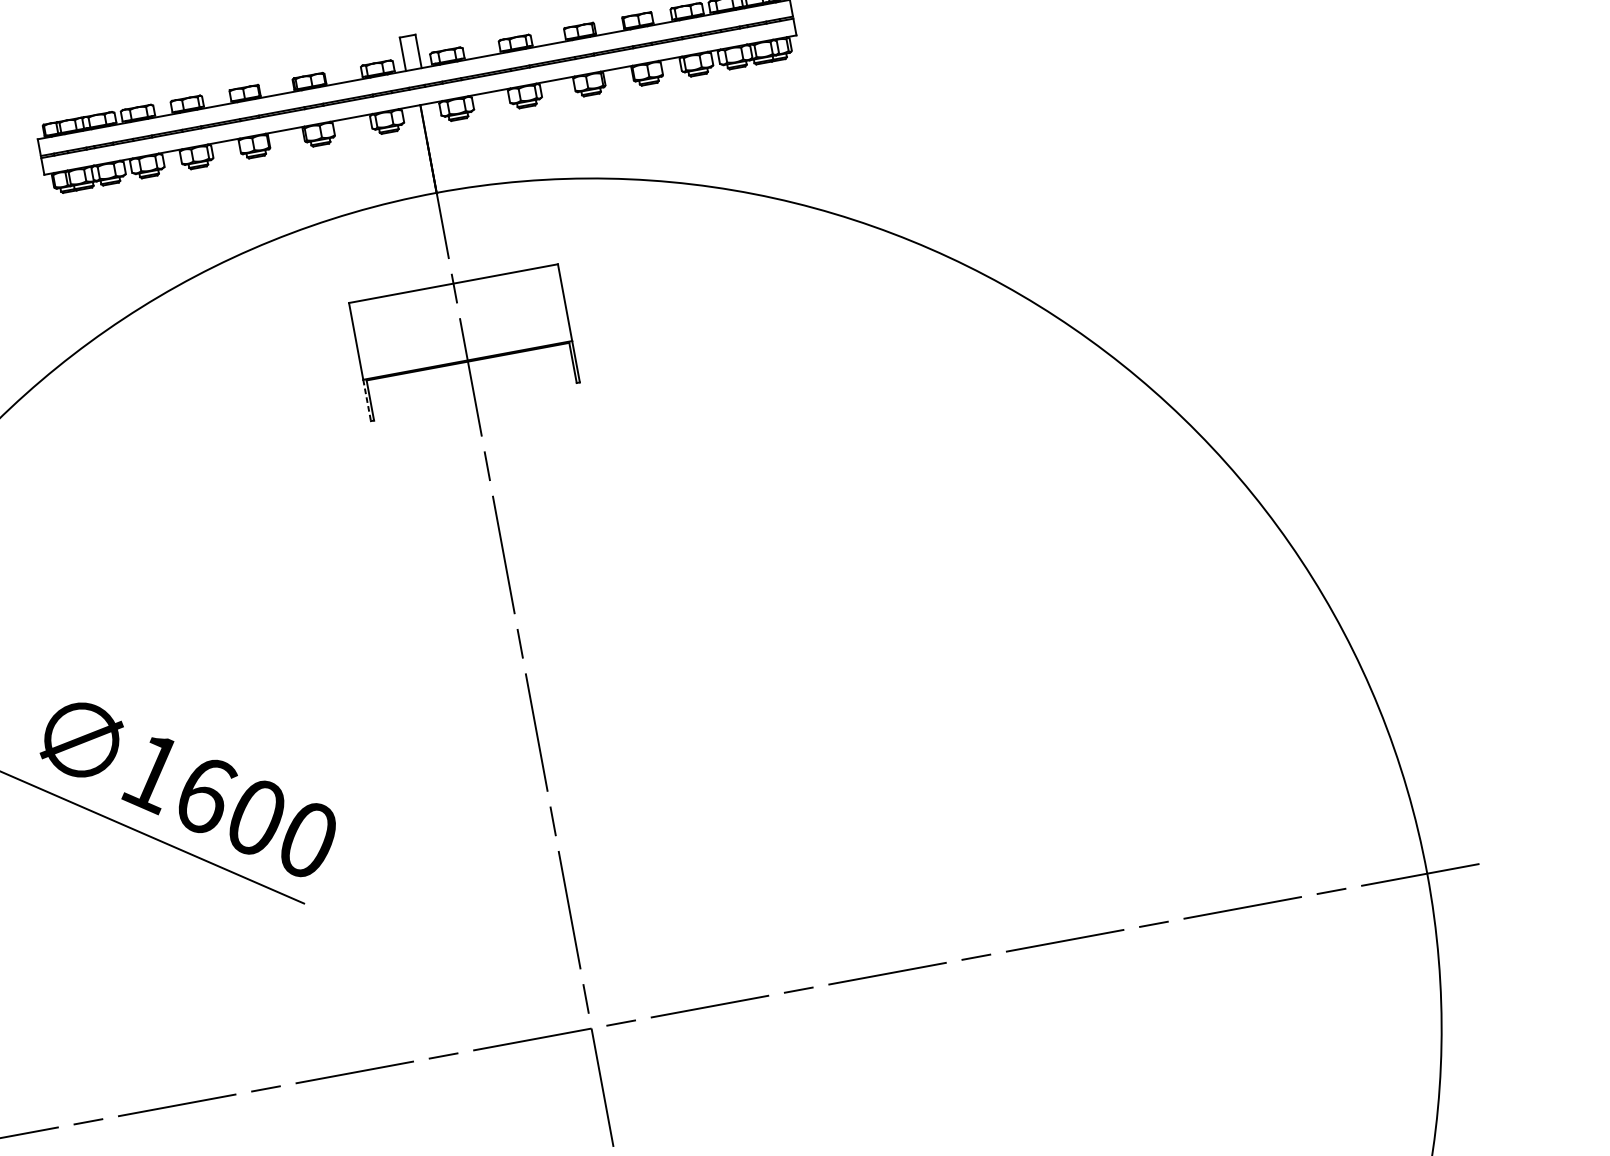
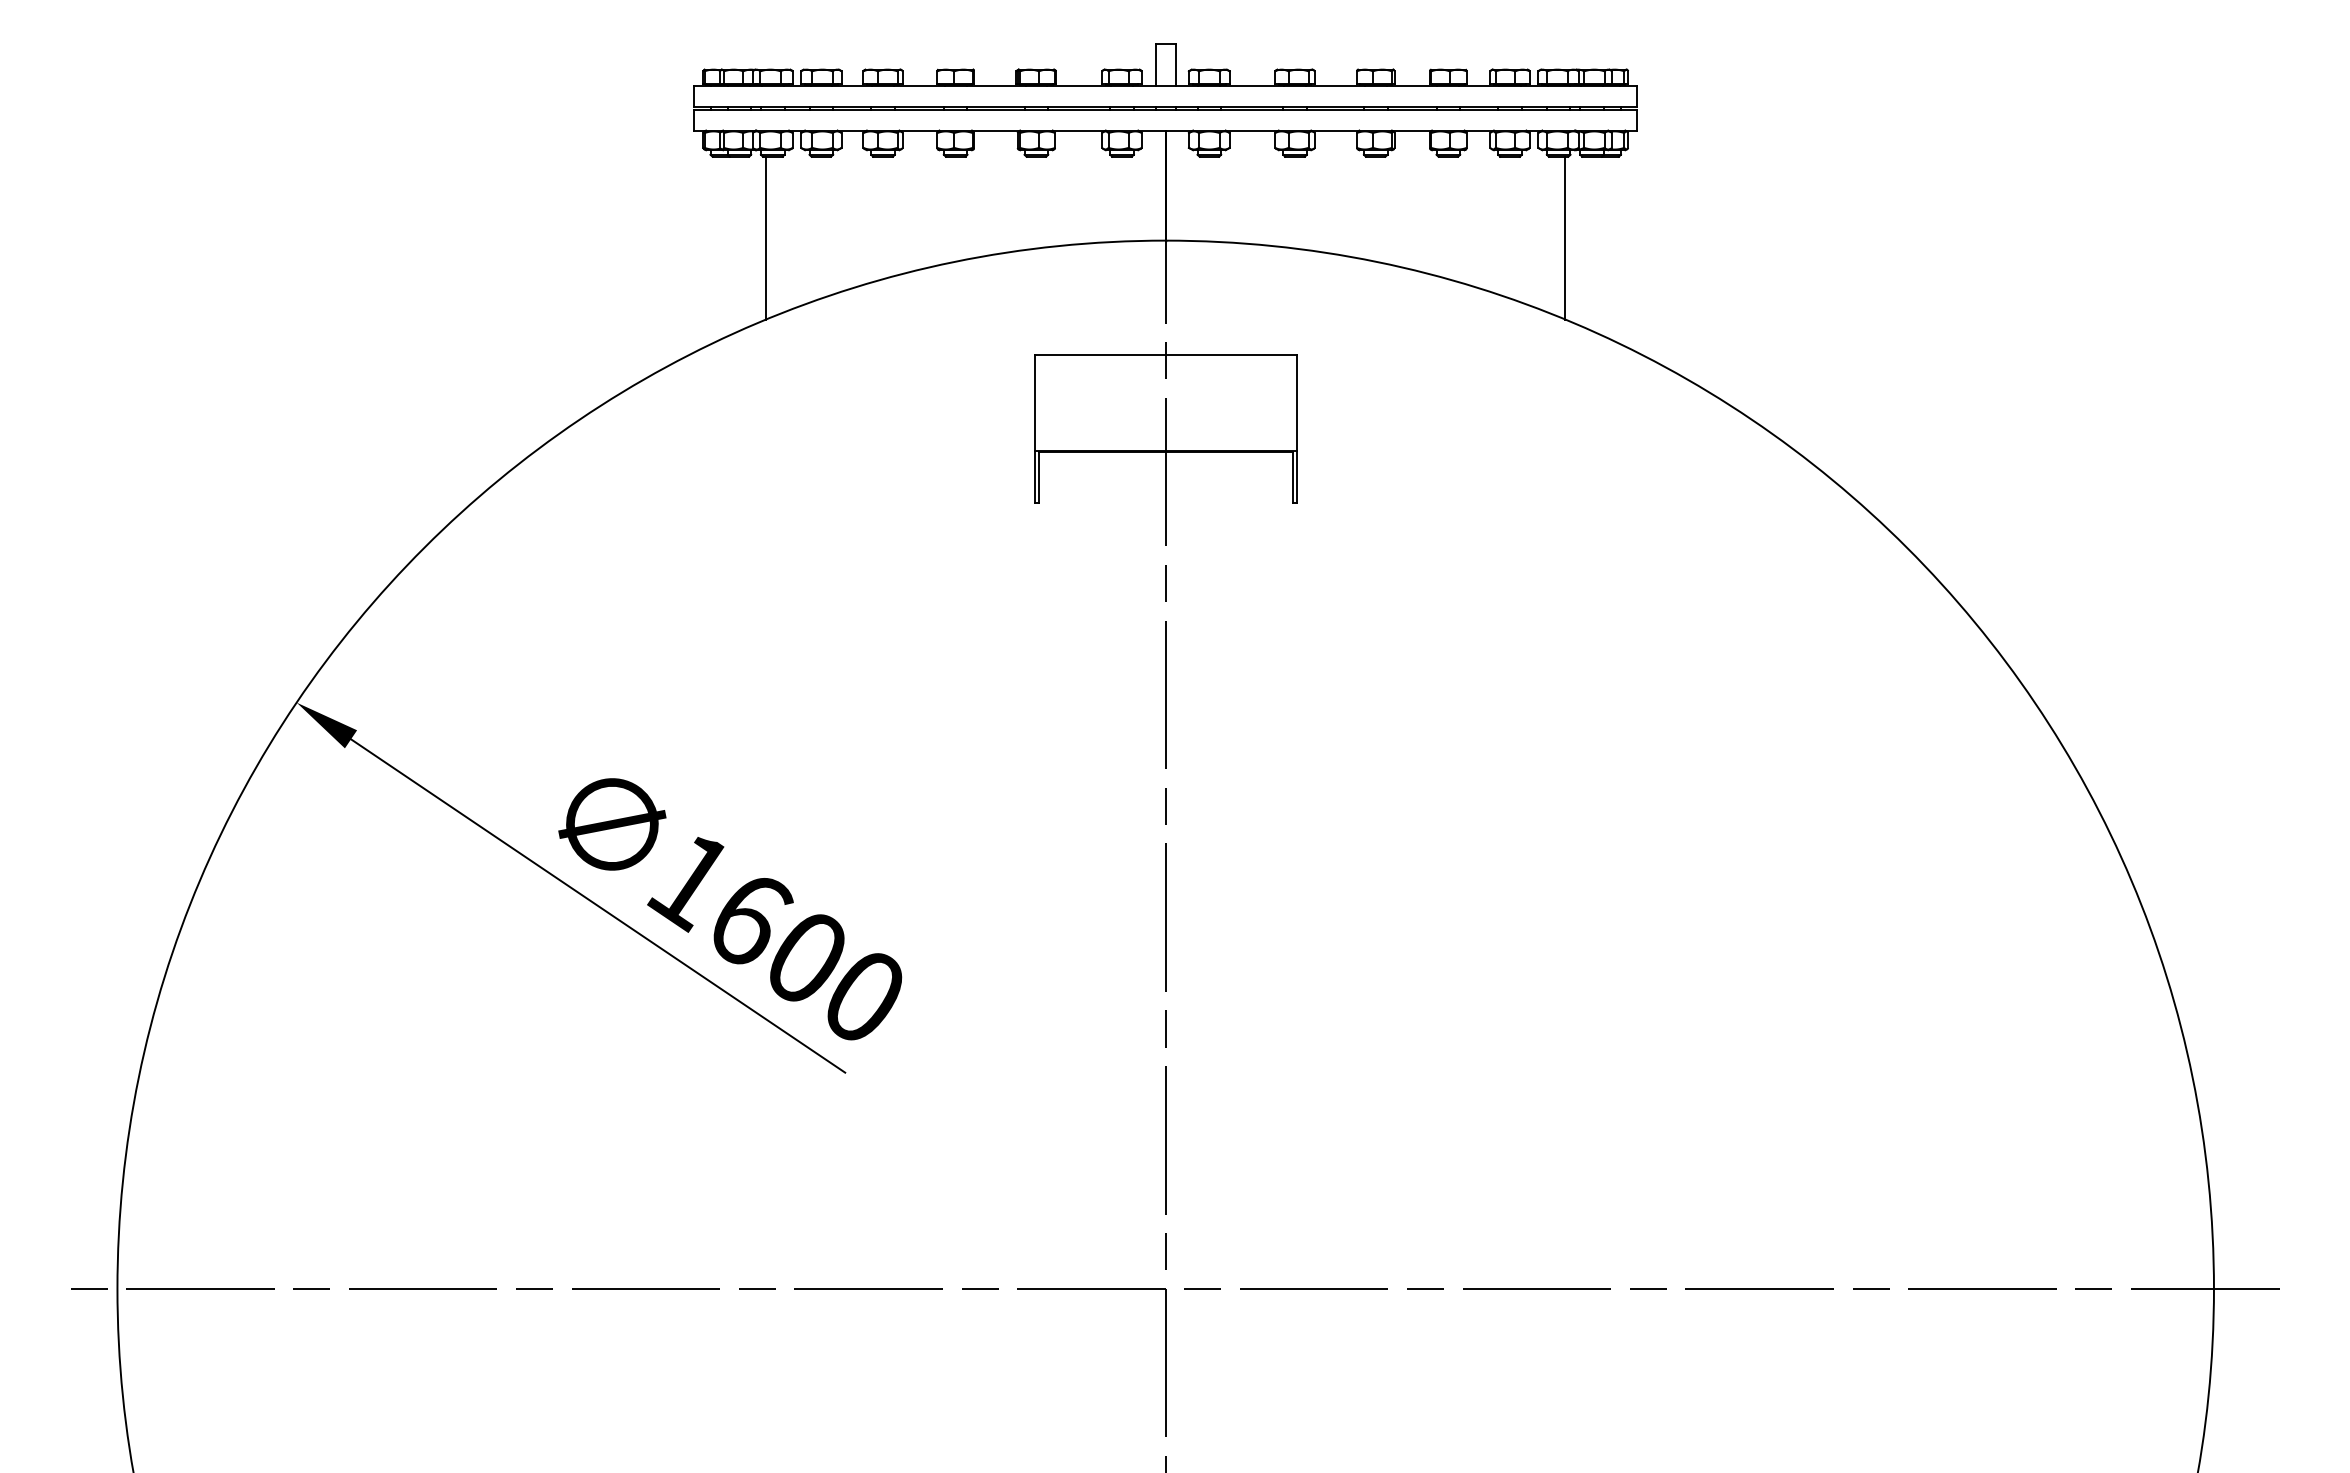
line: (754, 131) -> (1565, 237), added
line: (117, 249) -> (766, 237), added
line: (366, 400) -> (1034, 476), dashed -> solid

